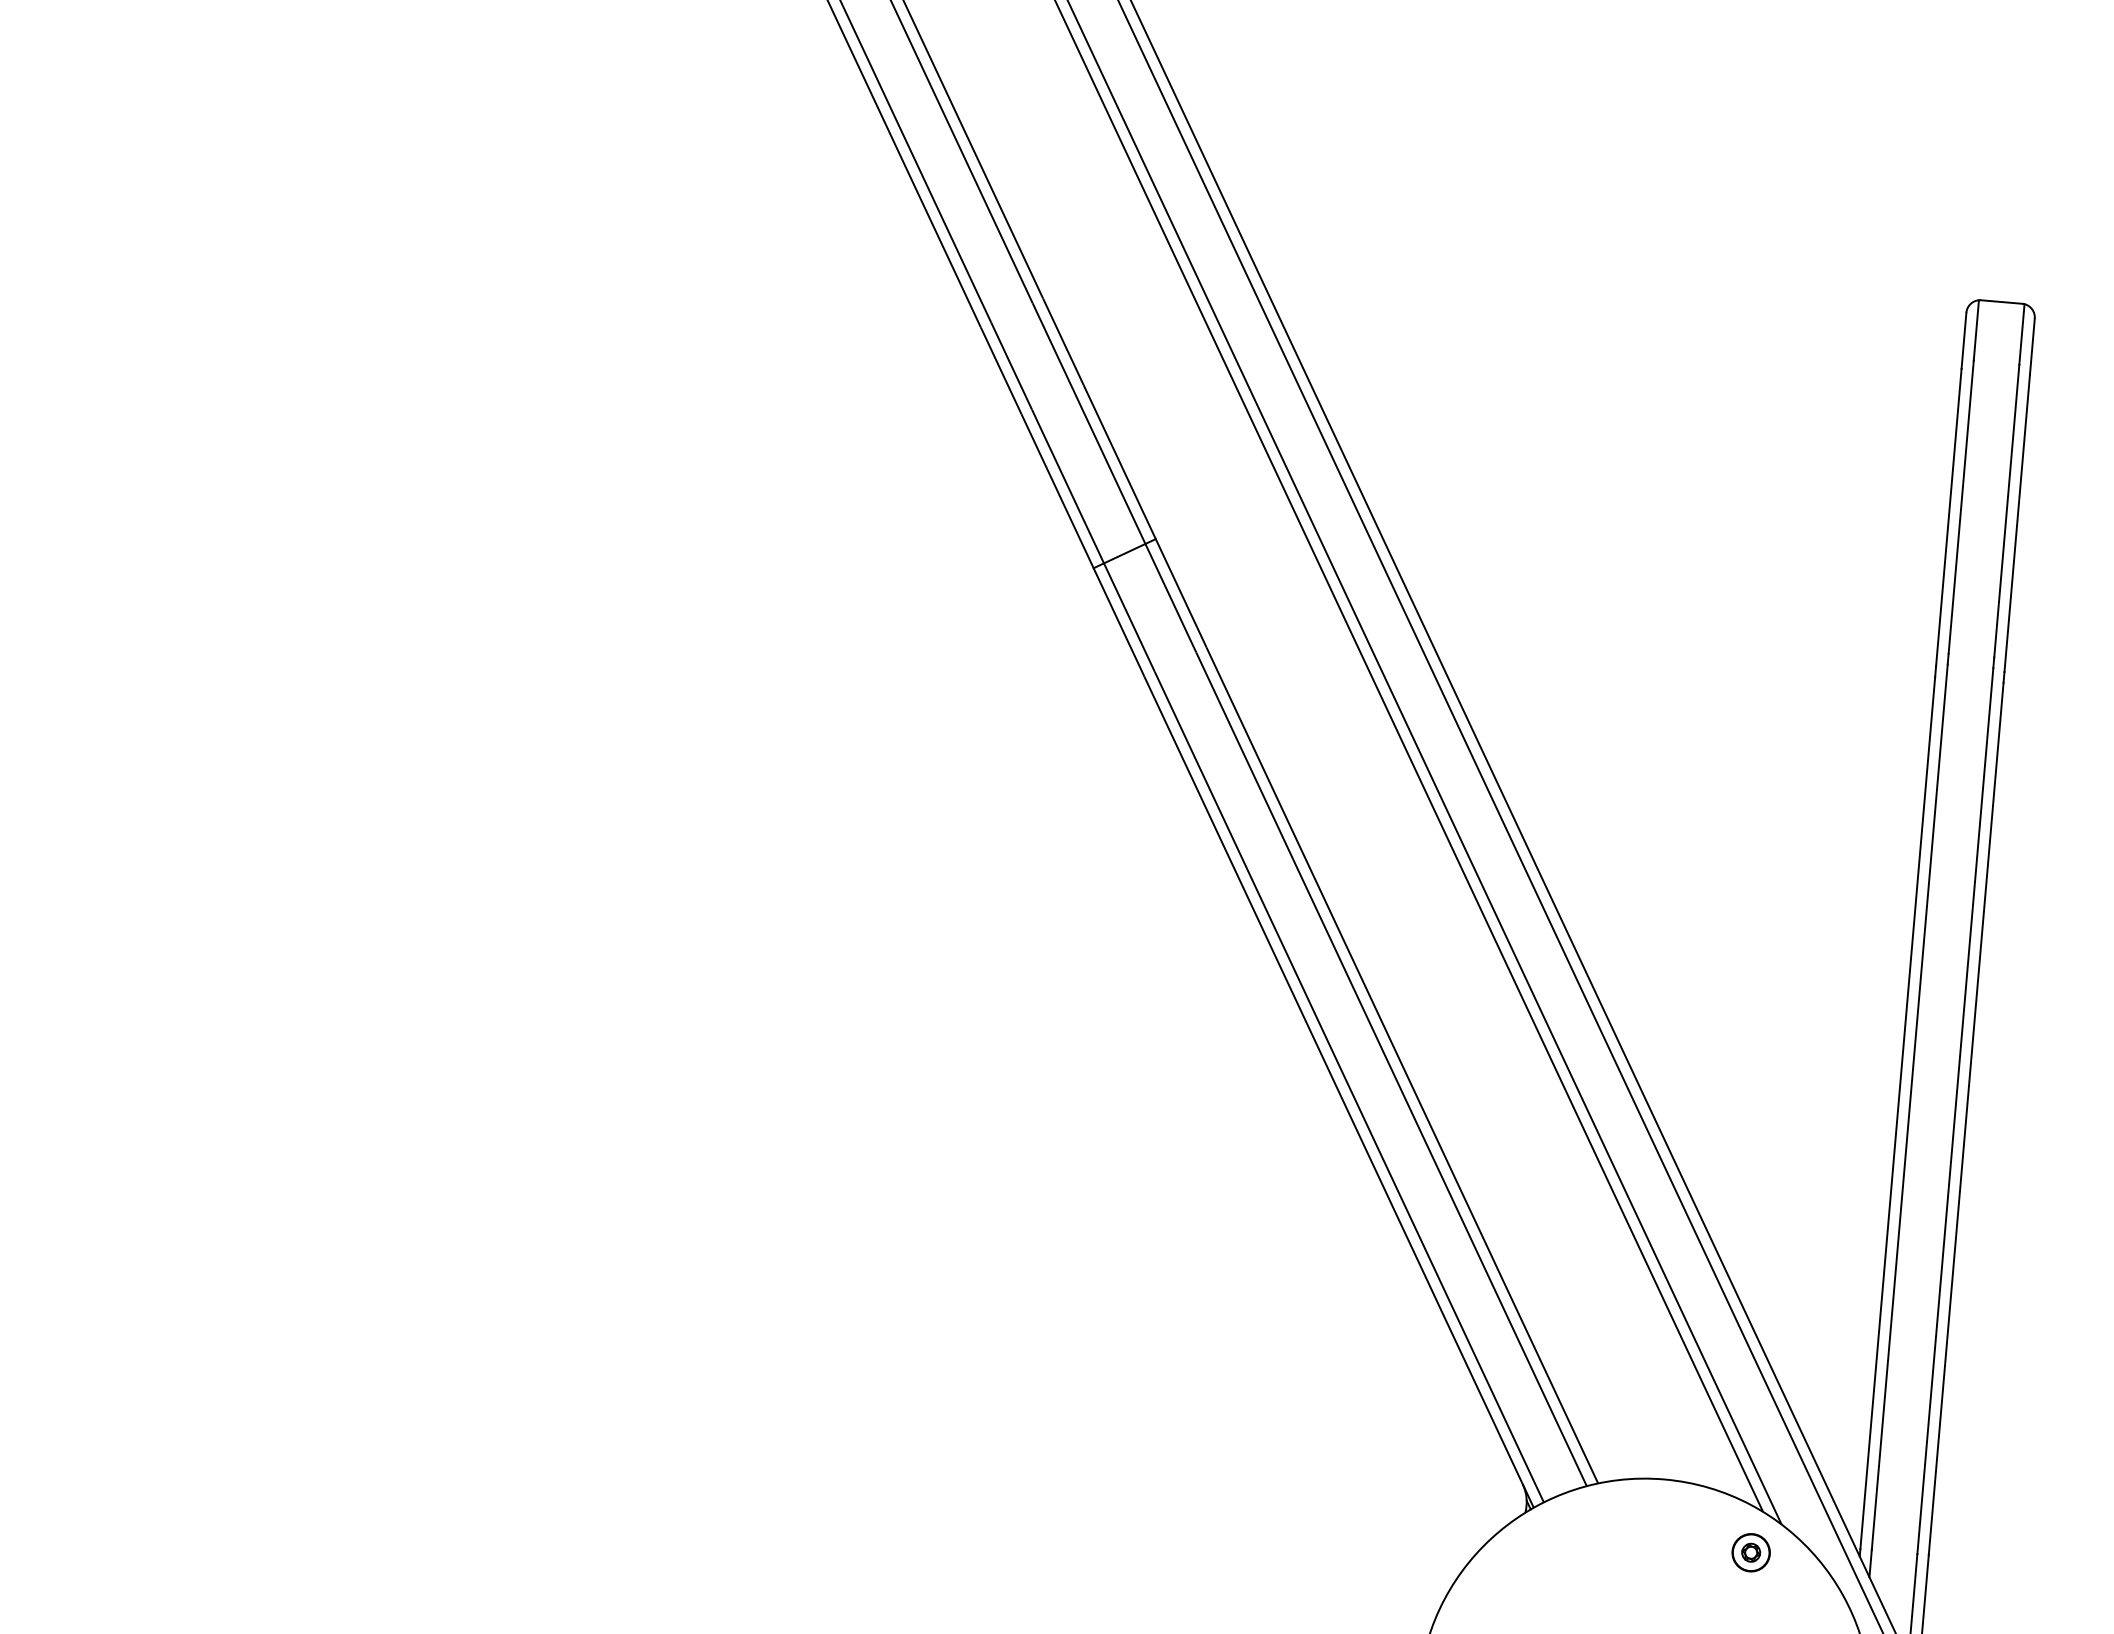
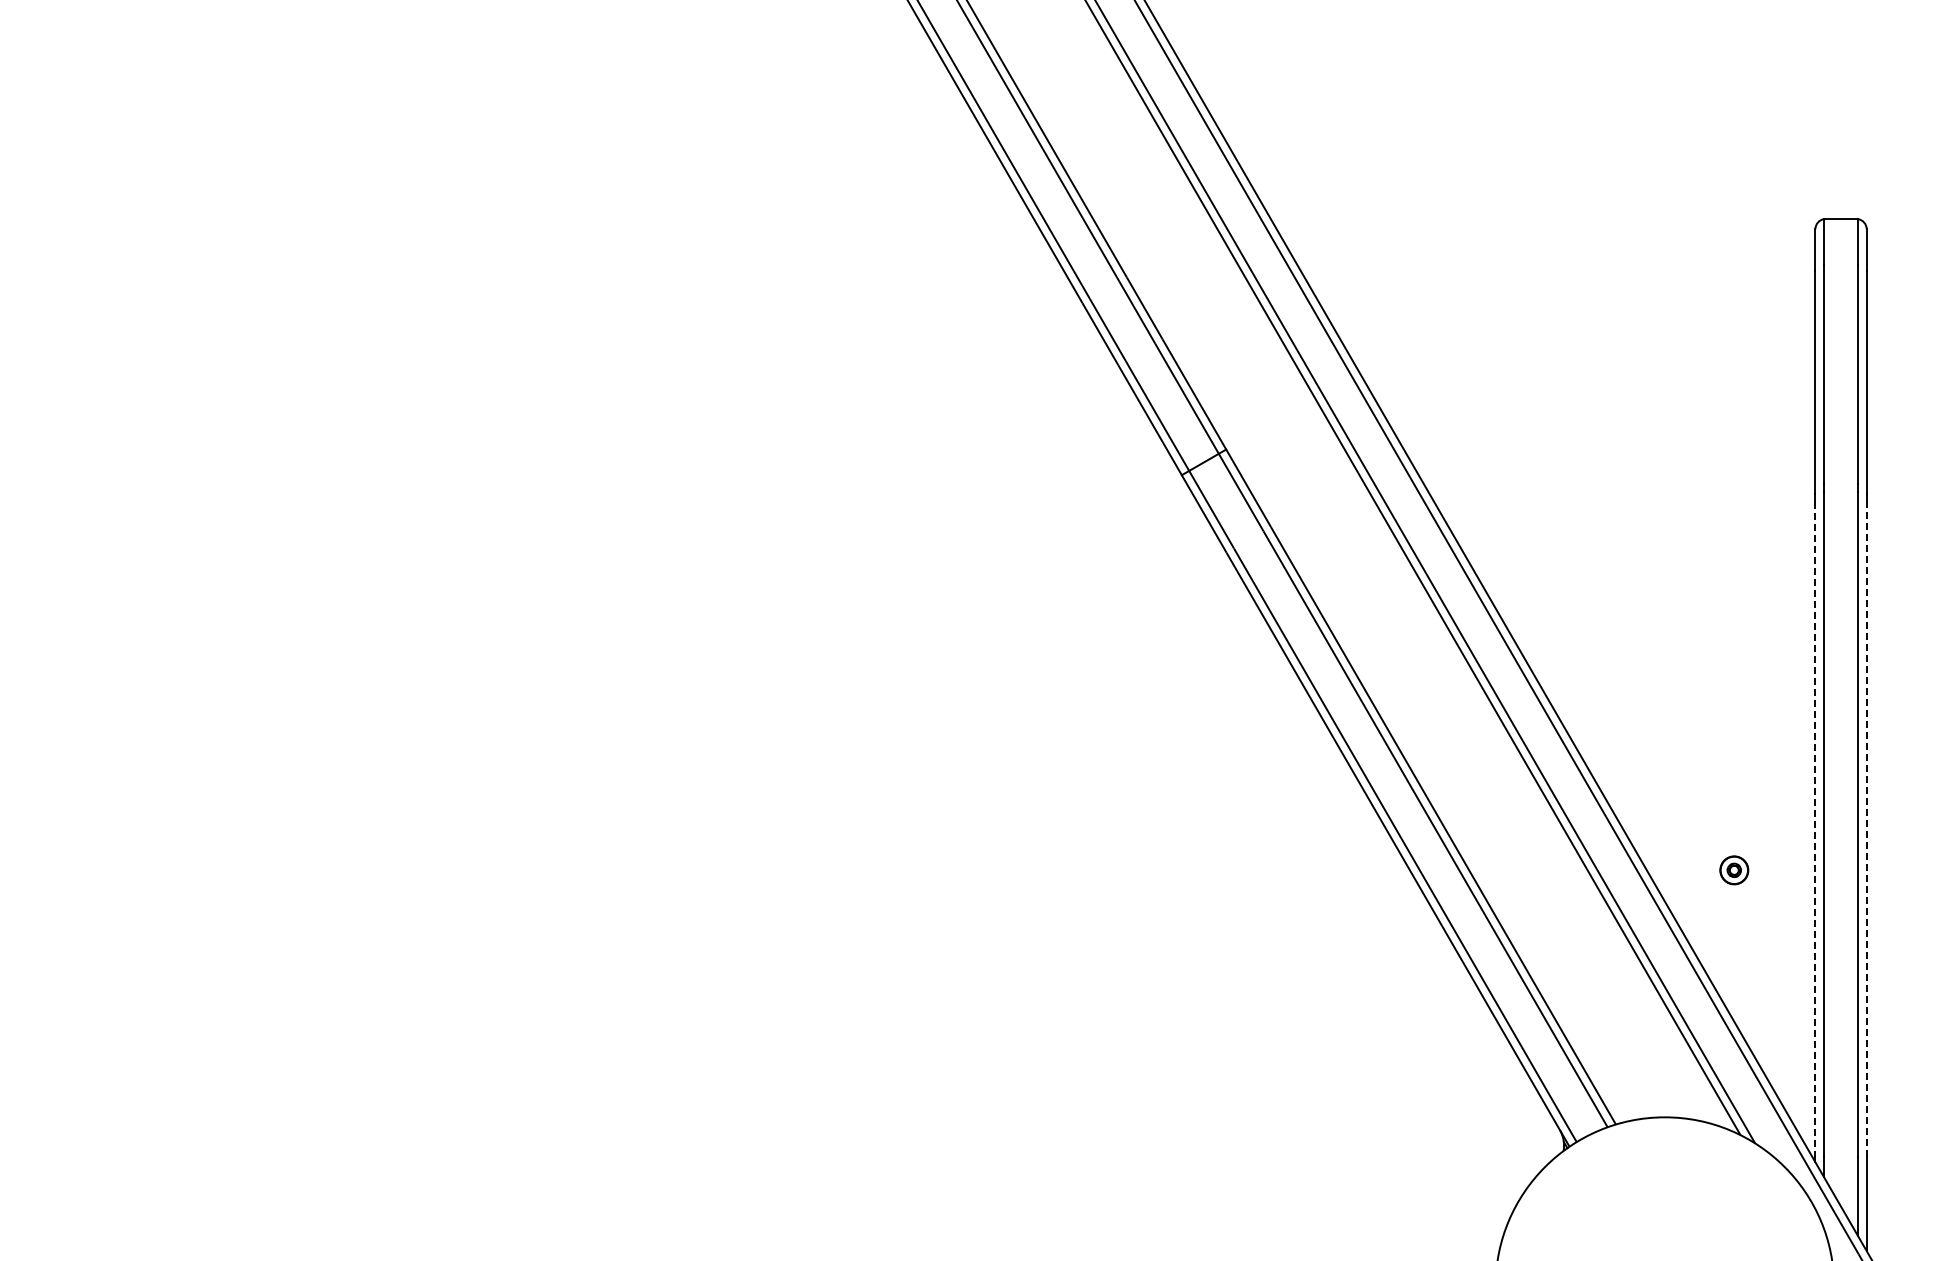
line: (1897, 1114) -> (1815, 830), solid -> dashed
line: (1965, 1118) -> (1866, 829), solid -> dashed
part: (1751, 1552) -> (1734, 870), moved

